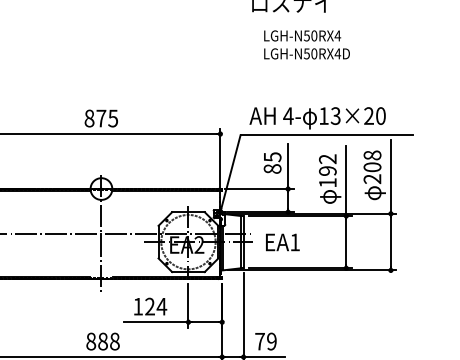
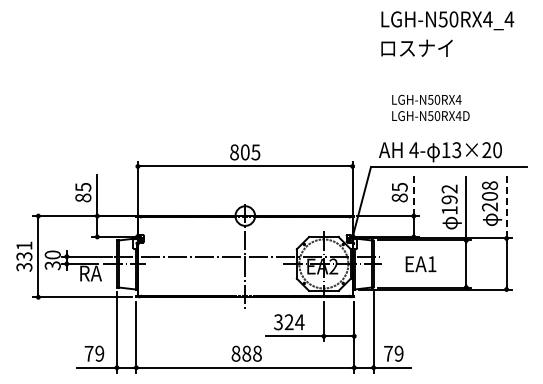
text: (306, 44) -> (430, 107), moved
text: (100, 118) -> (244, 152), 875 -> 805
line: (287, 166) -> (413, 195), solid -> dashed
line: (390, 176) -> (506, 204), solid -> dashed
text: (282, 242) -> (420, 264), moved
text: (138, 306) -> (278, 322), 124 -> 324

